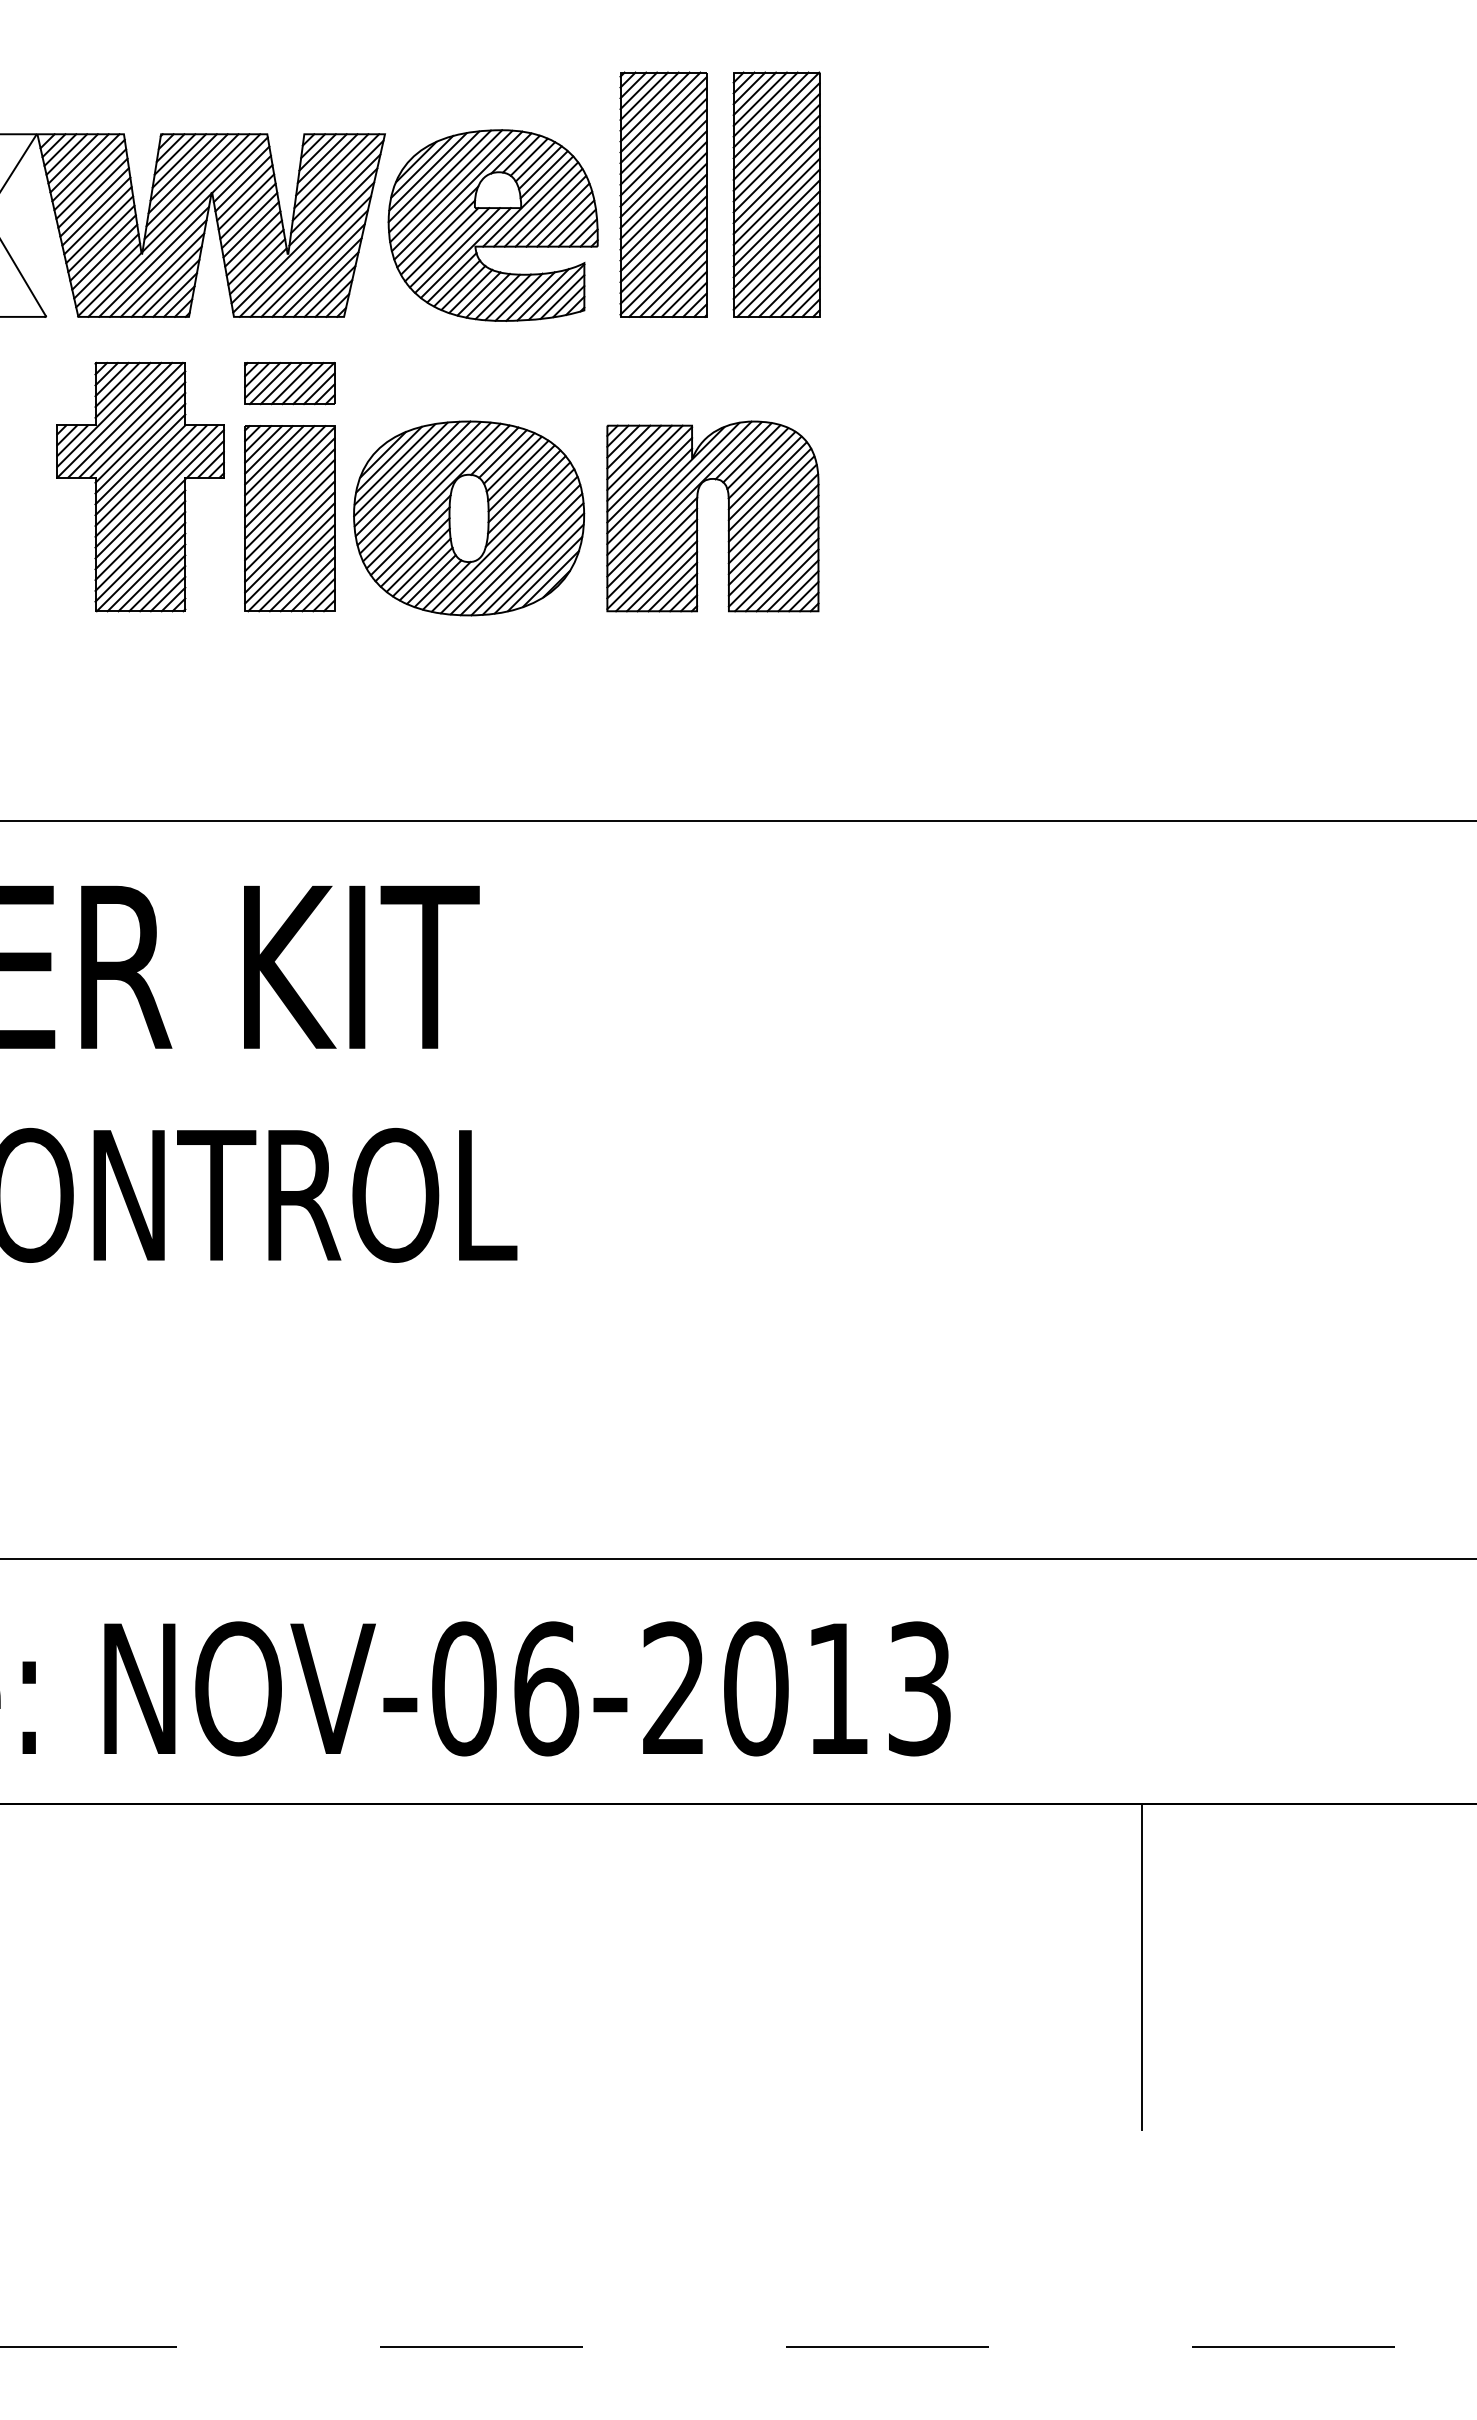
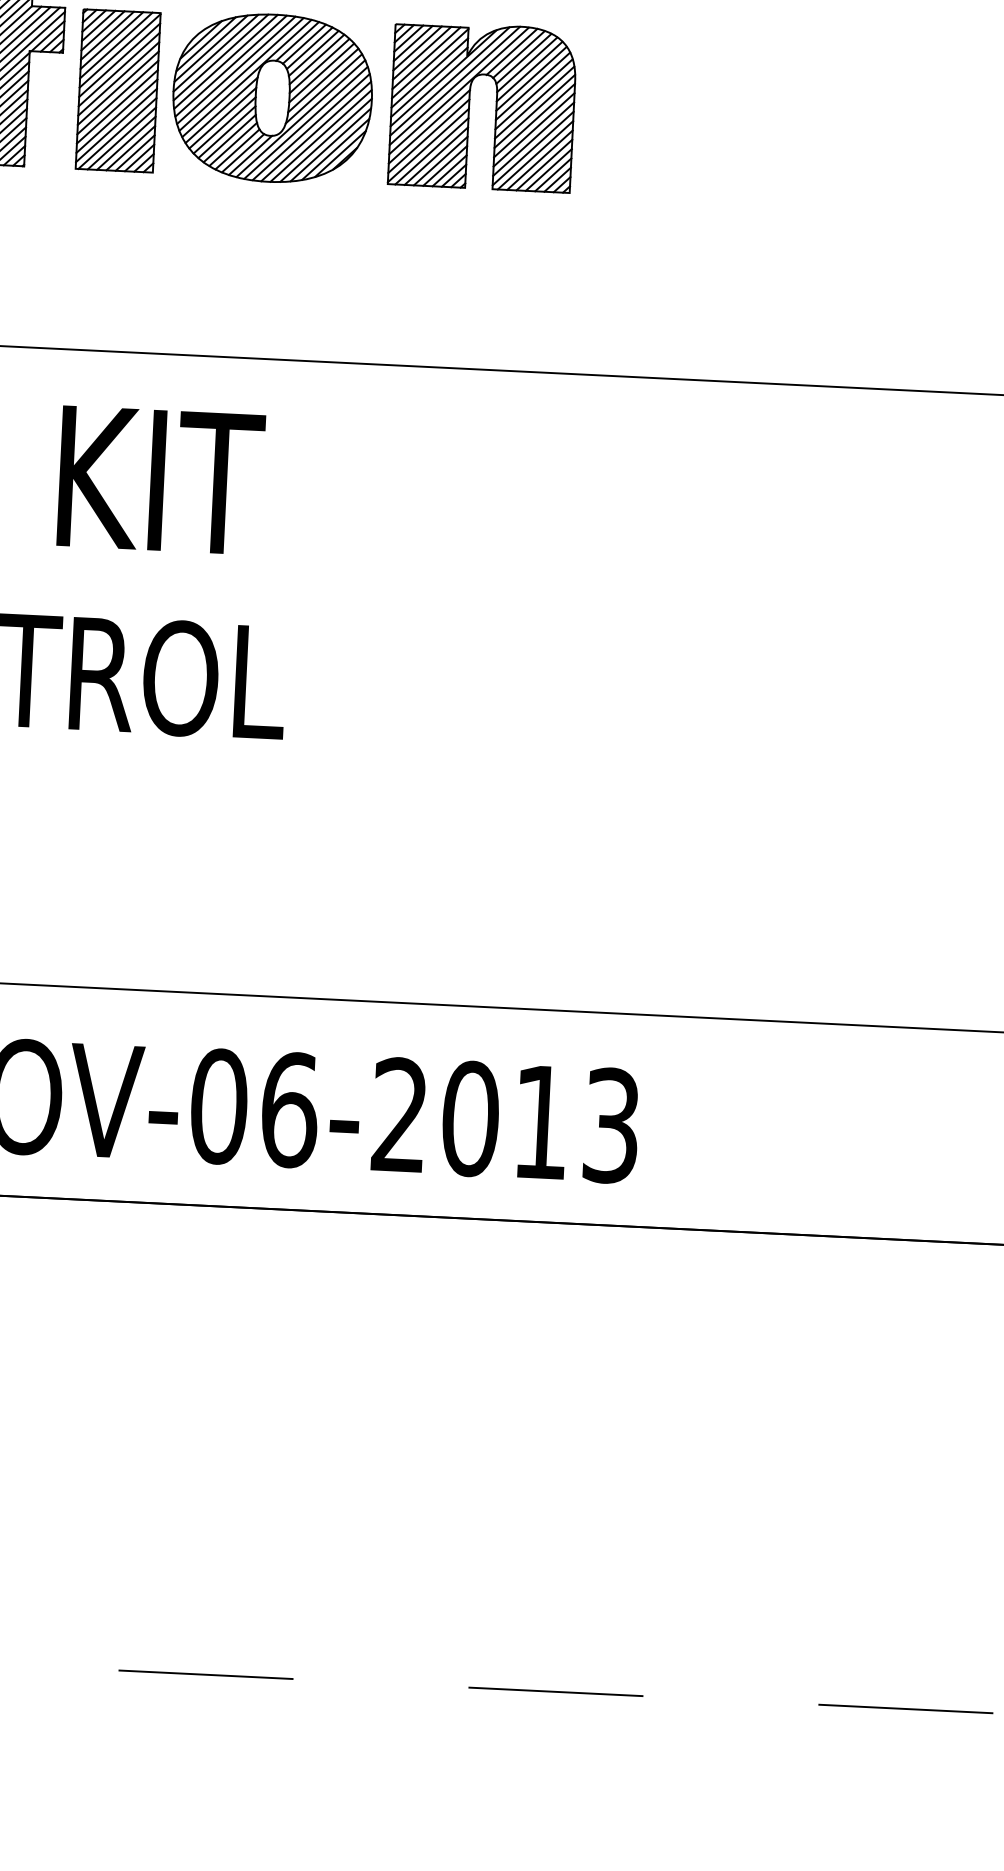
line: (1142, 1967) -> (791, 1375), removed

